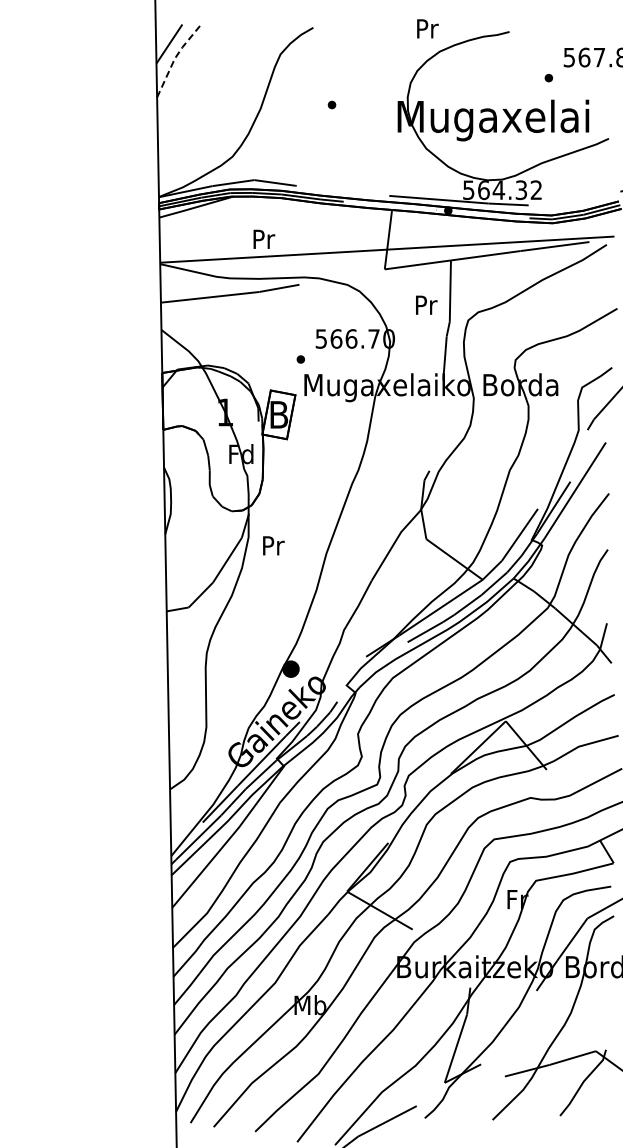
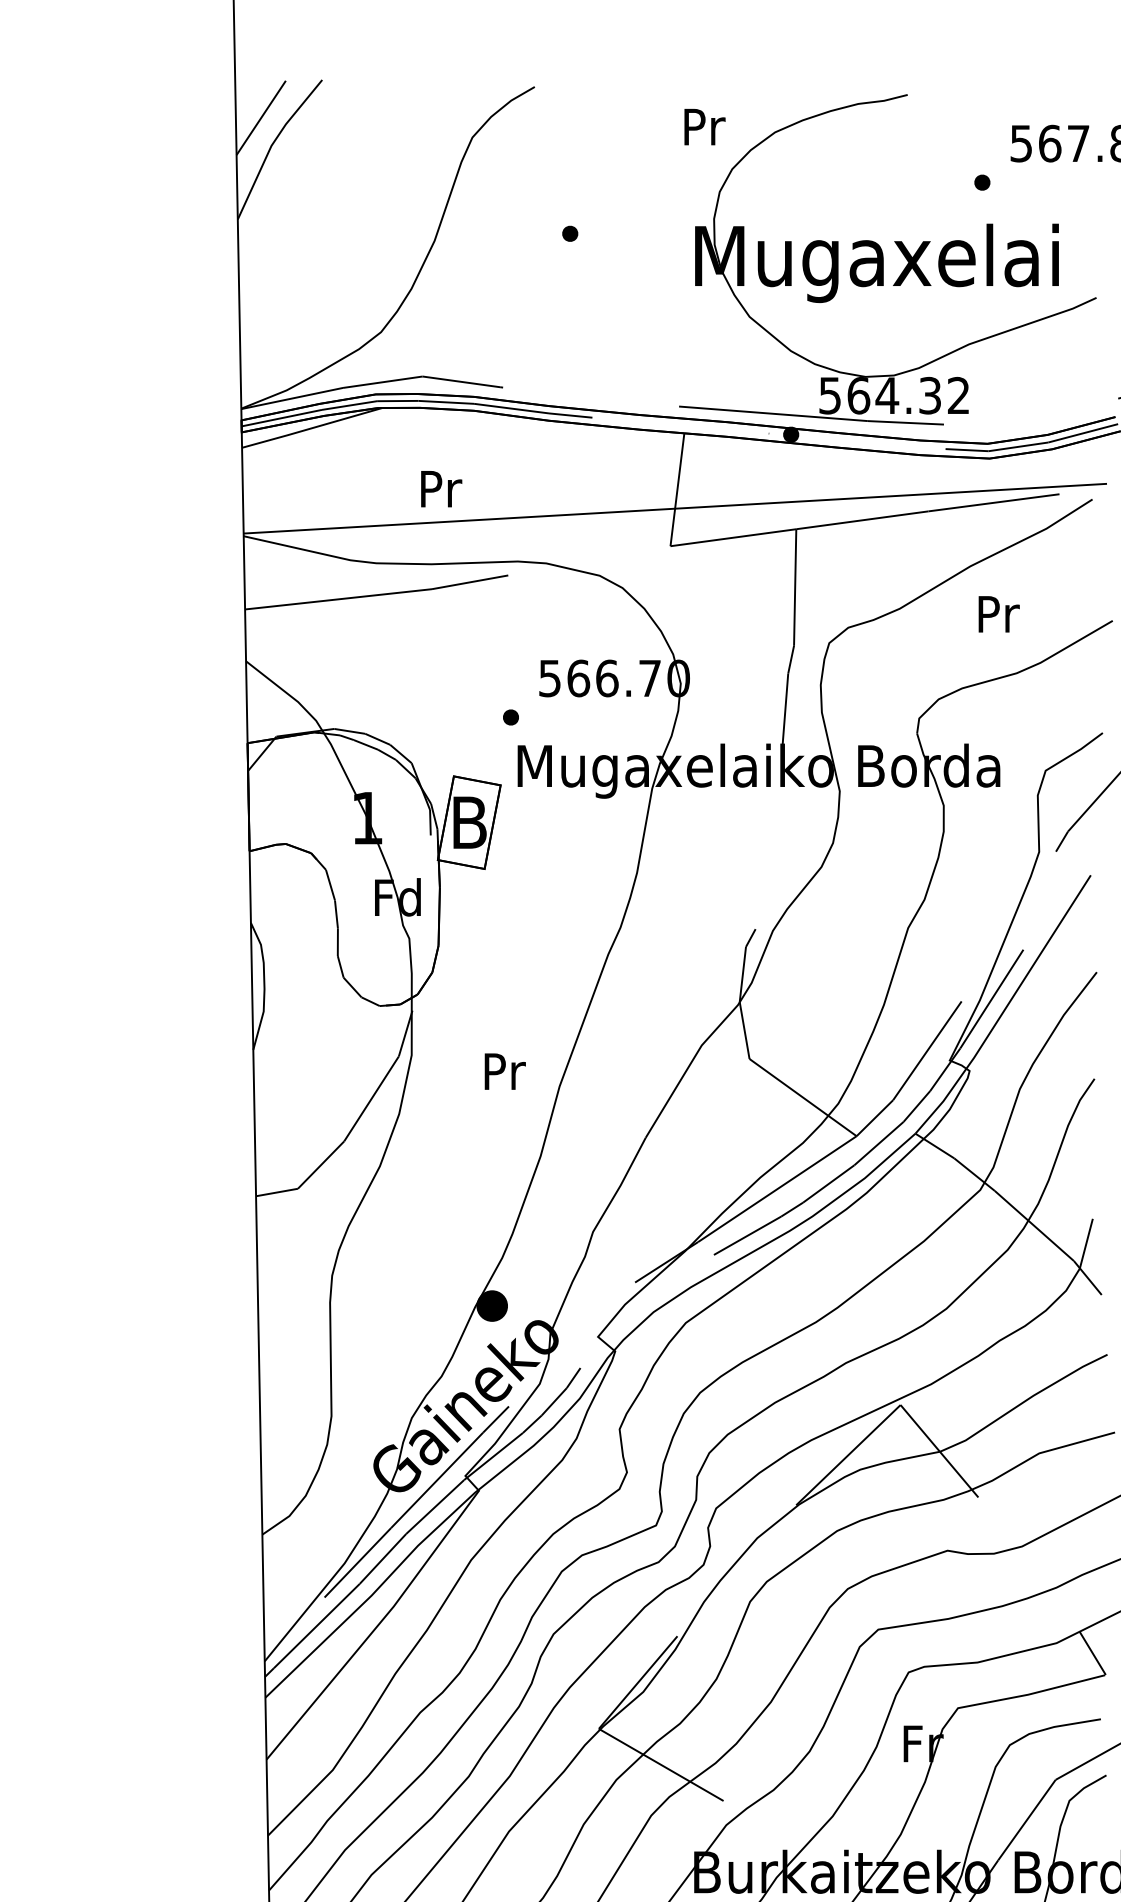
text: (427, 28) -> (704, 126), moved
line: (175, 57) -> (272, 143), dashed -> solid
text: (426, 304) -> (998, 612), moved
text: (273, 545) -> (504, 1070), moved

